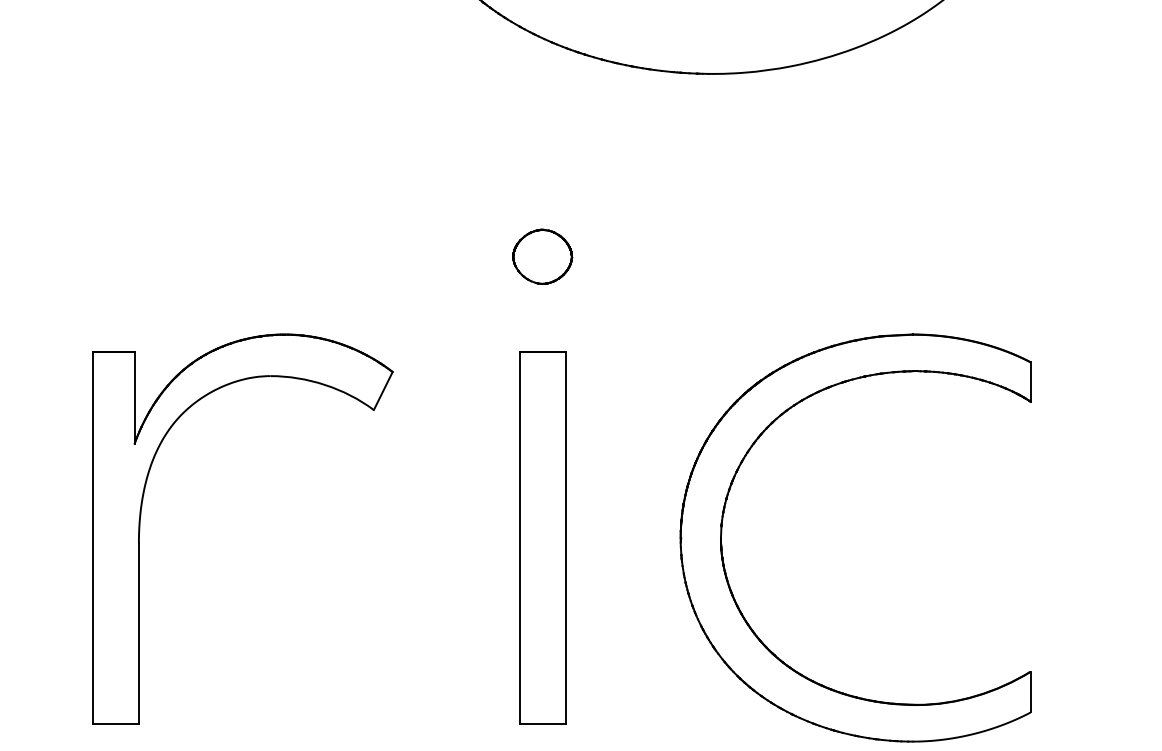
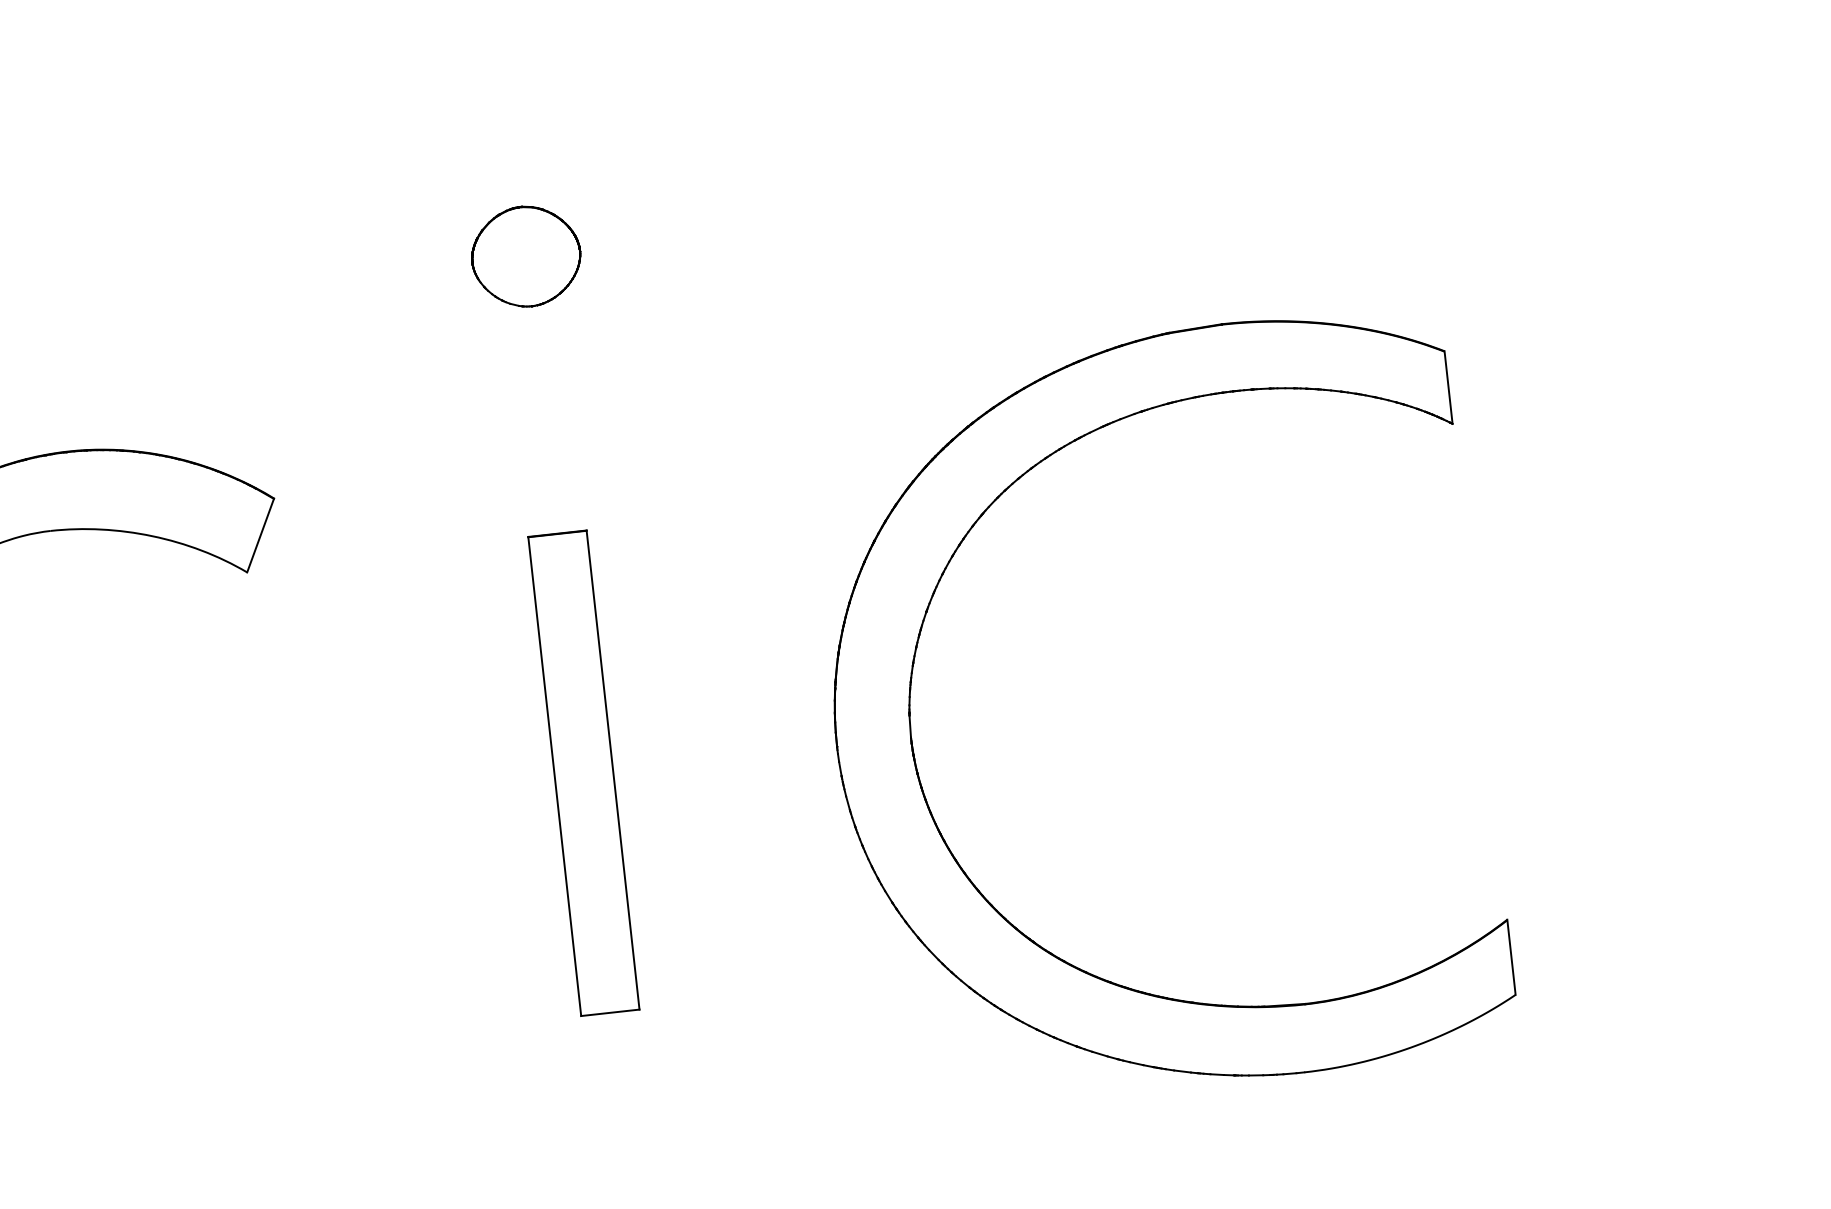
part: (542, 537) -> (582, 772), size x0.7

